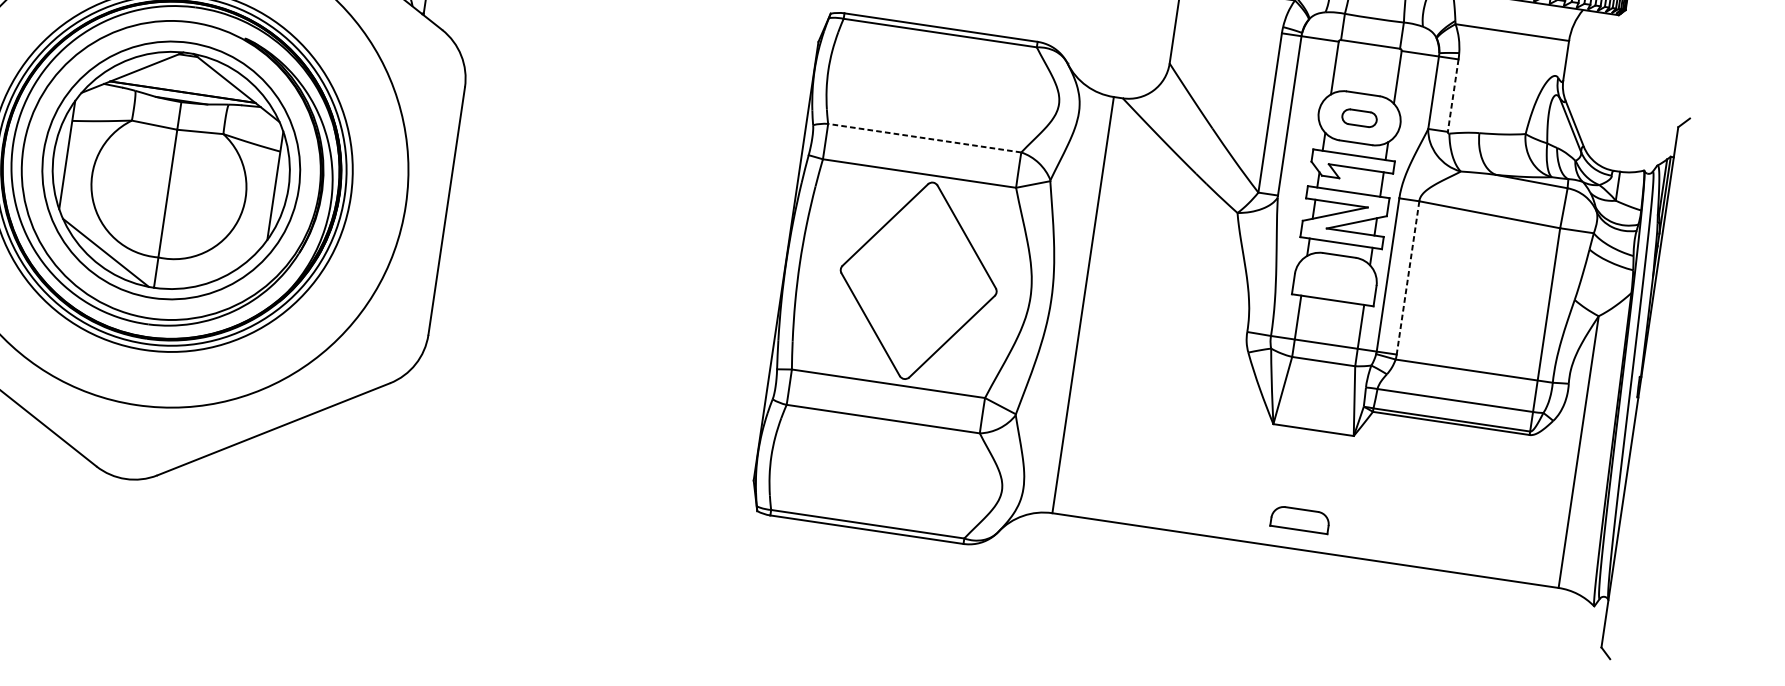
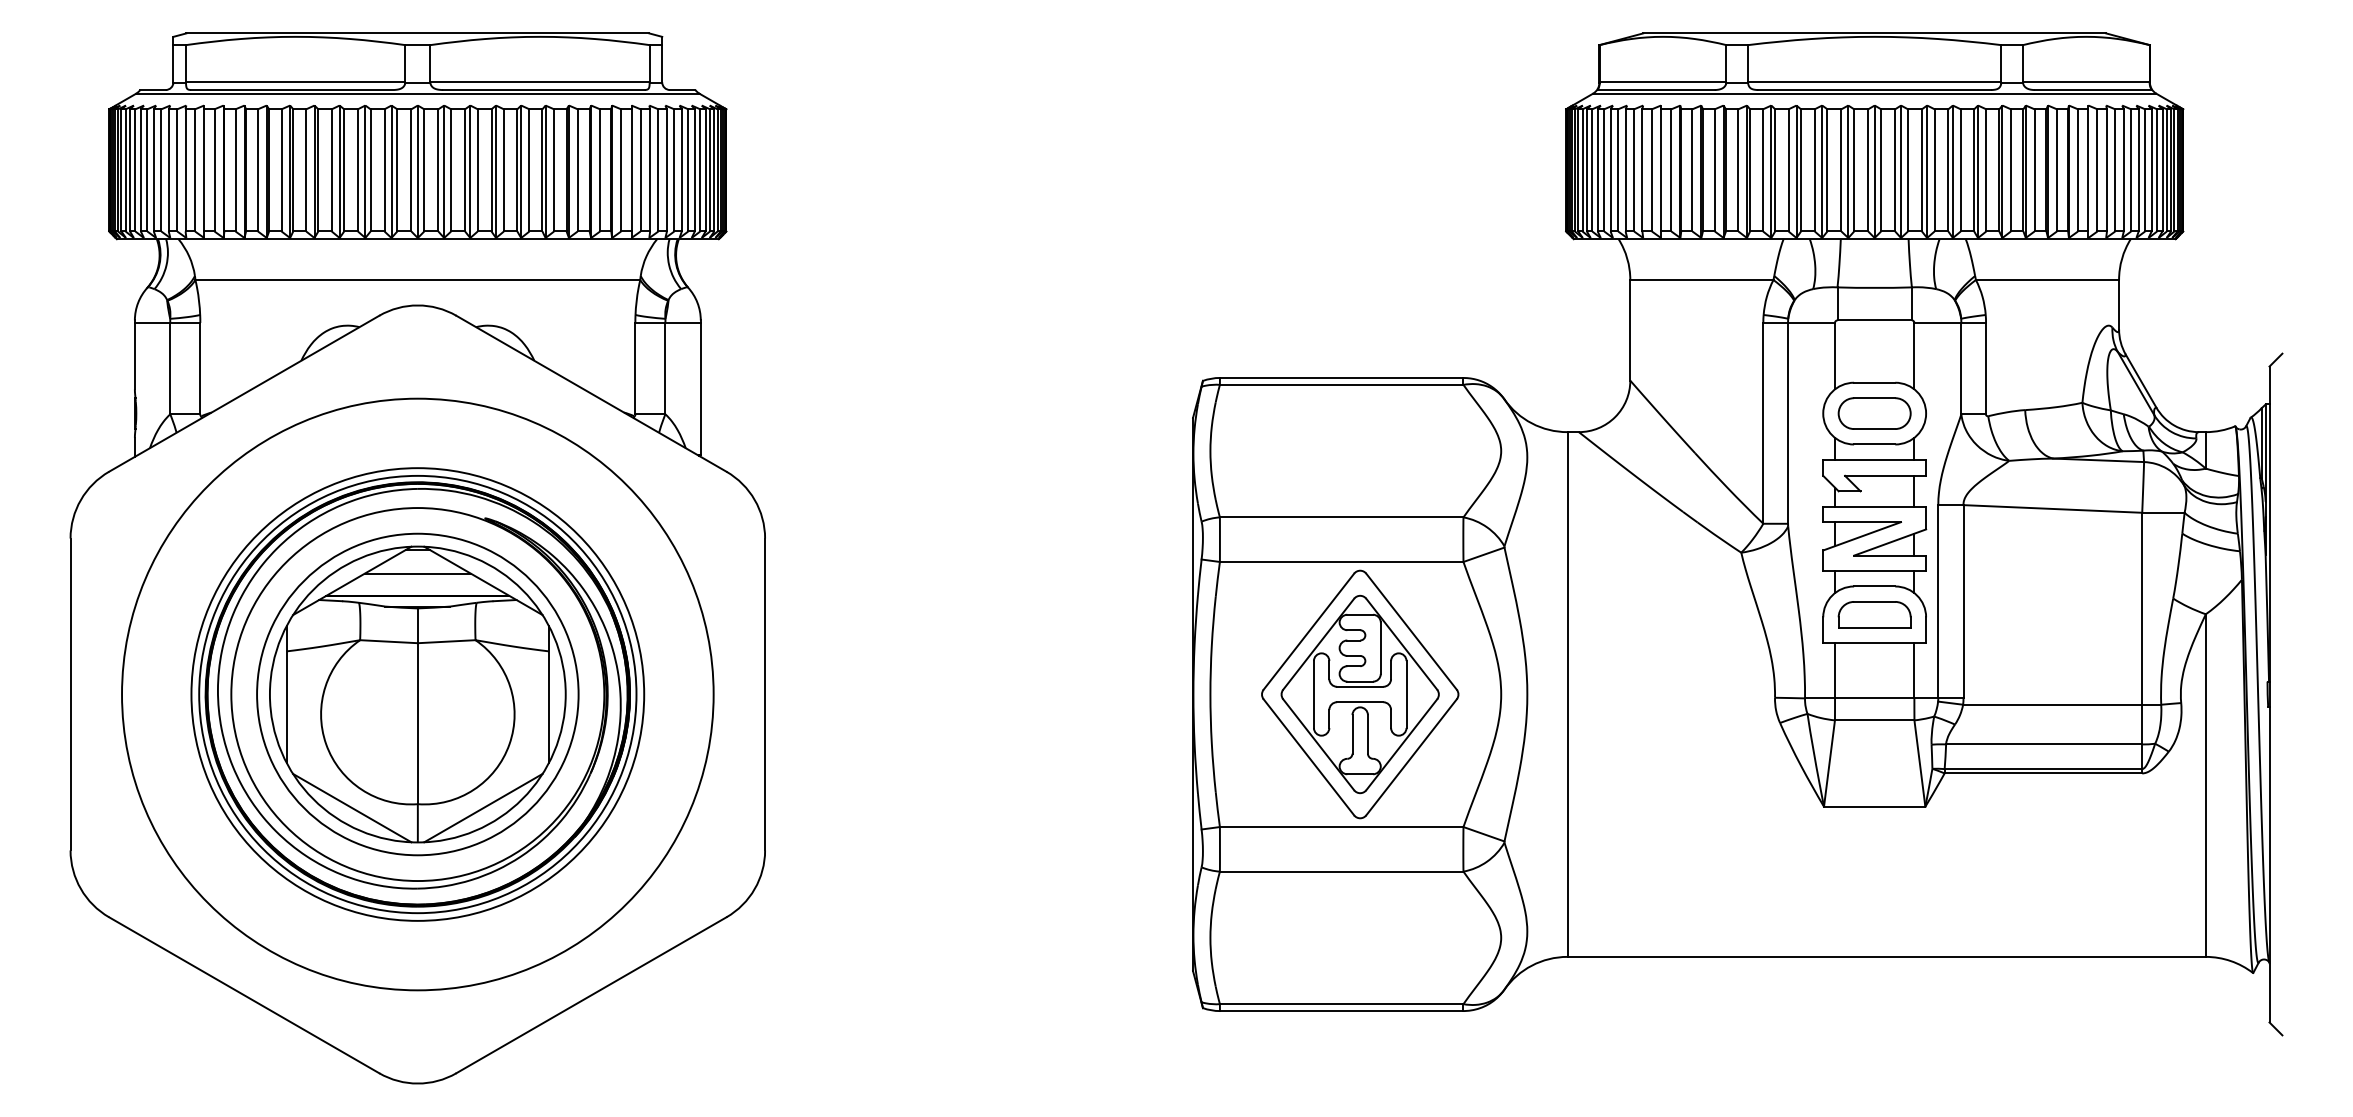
line: (185, 74) -> (417, 573), added
line: (1453, 95) -> (1986, 368), dashed -> solid
part: (1359, 118) -> (1874, 413), size x1.67
line: (924, 138) -> (1341, 517), dashed -> solid
line: (210, 267) -> (483, 807), added
line: (1408, 277) -> (1963, 601), dashed -> solid
part: (918, 280) -> (1359, 694), added
part: (1300, 519) -> (1874, 614), moved

